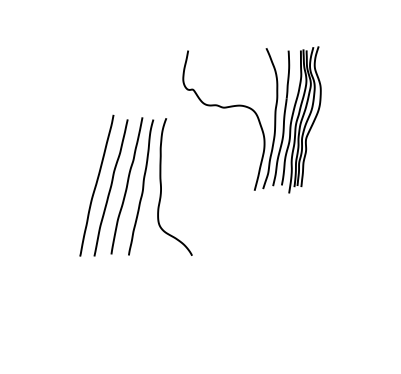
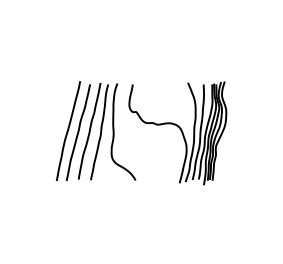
part: (251, 119) -> (177, 133), moved

